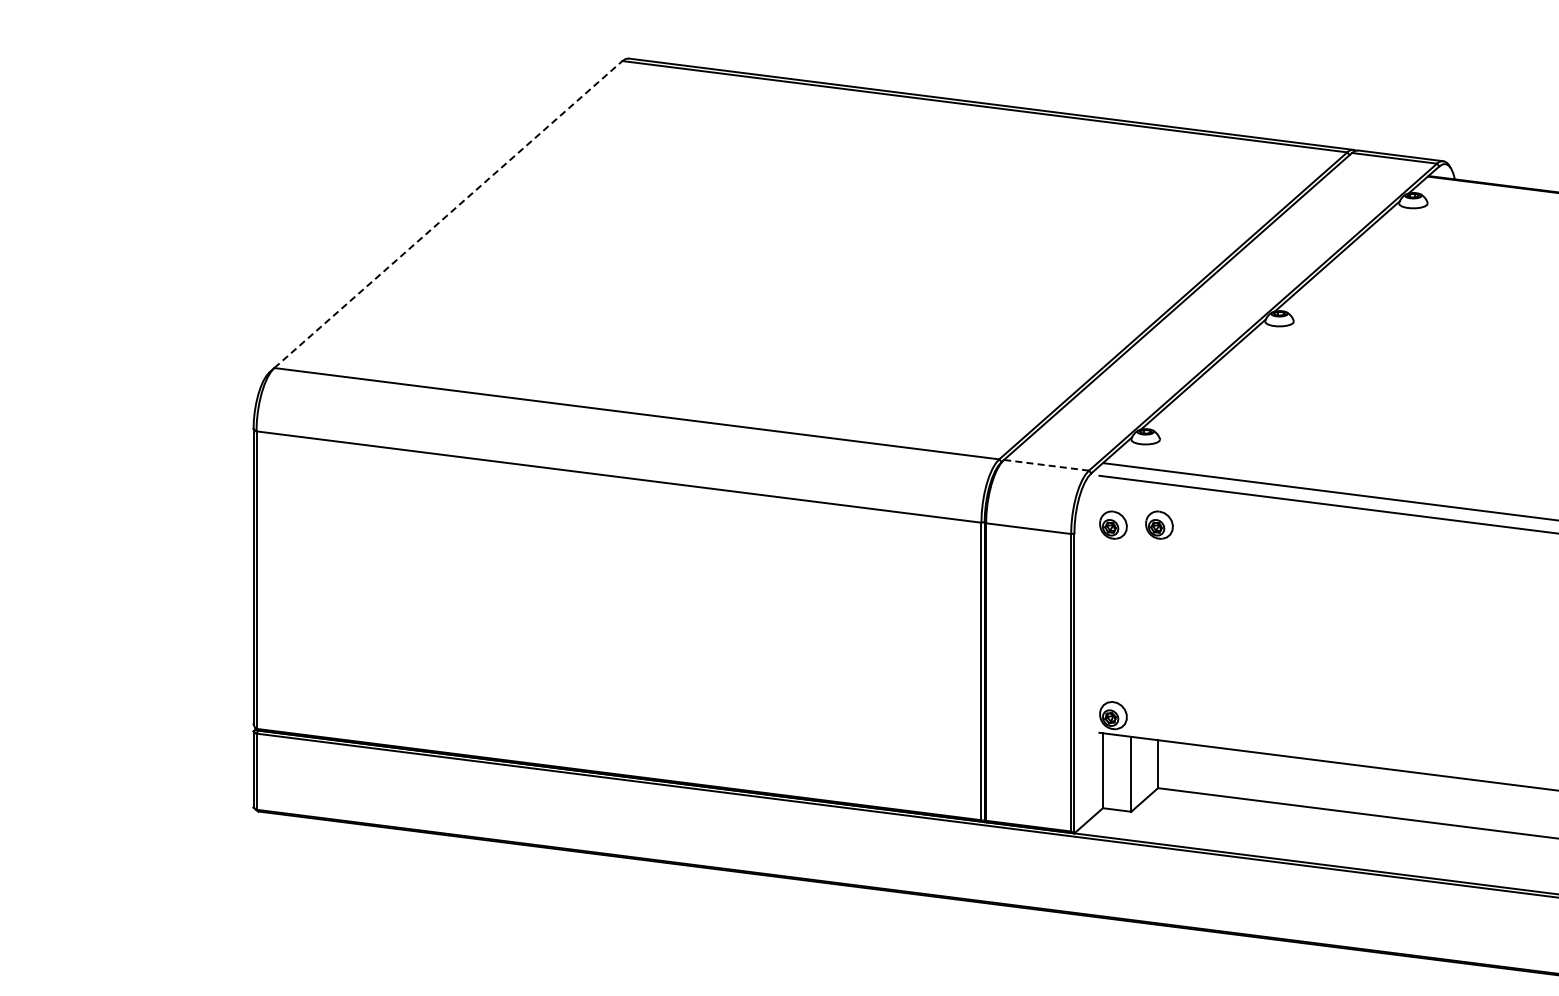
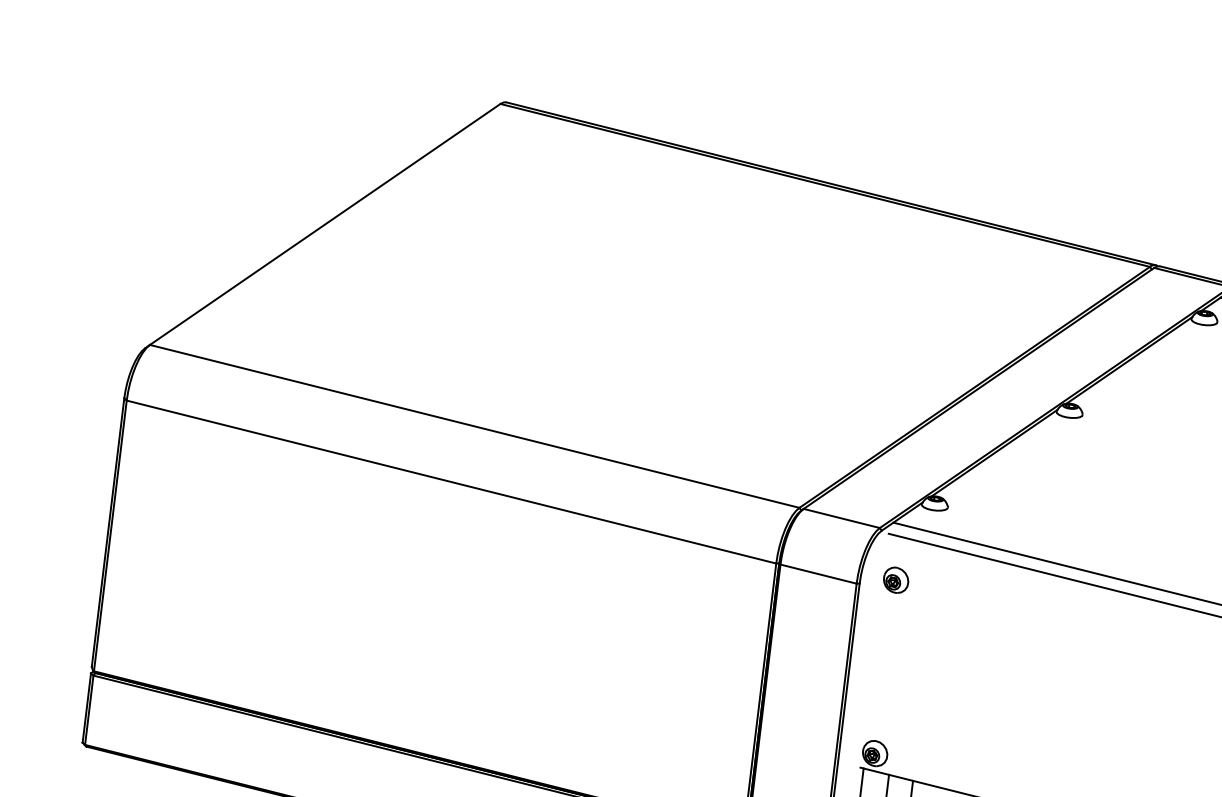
line: (448, 214) -> (325, 224), dashed -> solid
line: (1046, 465) -> (841, 518), dashed -> solid
part: (1159, 524) -> (938, 584), removed

